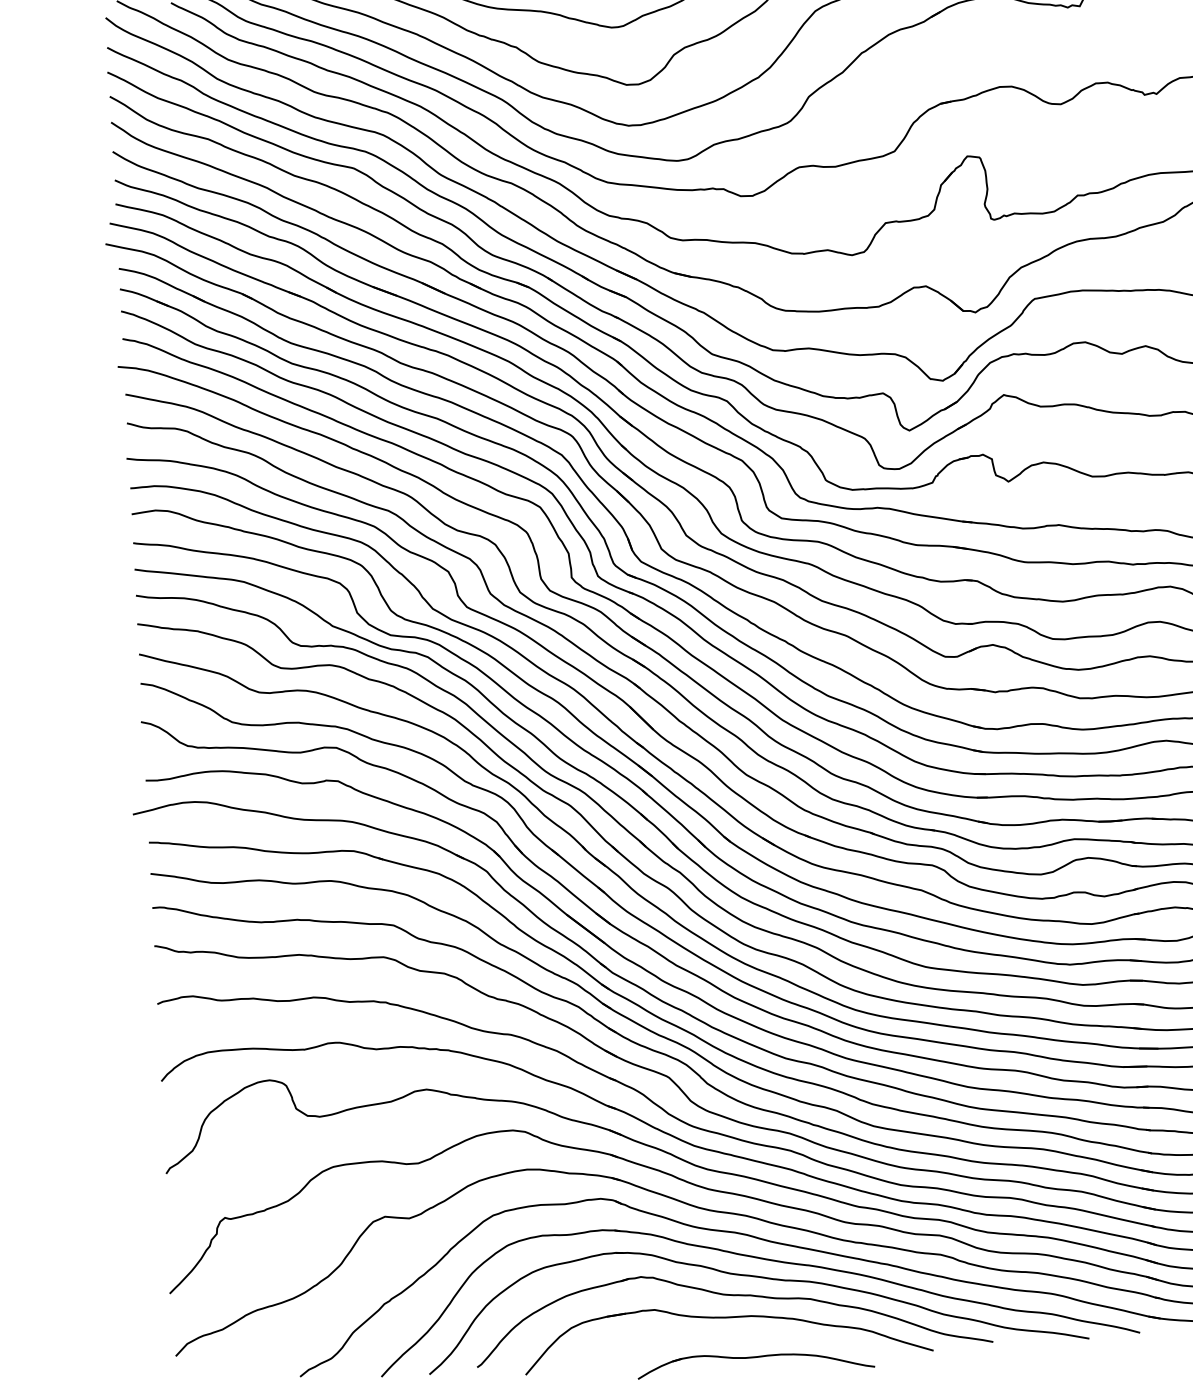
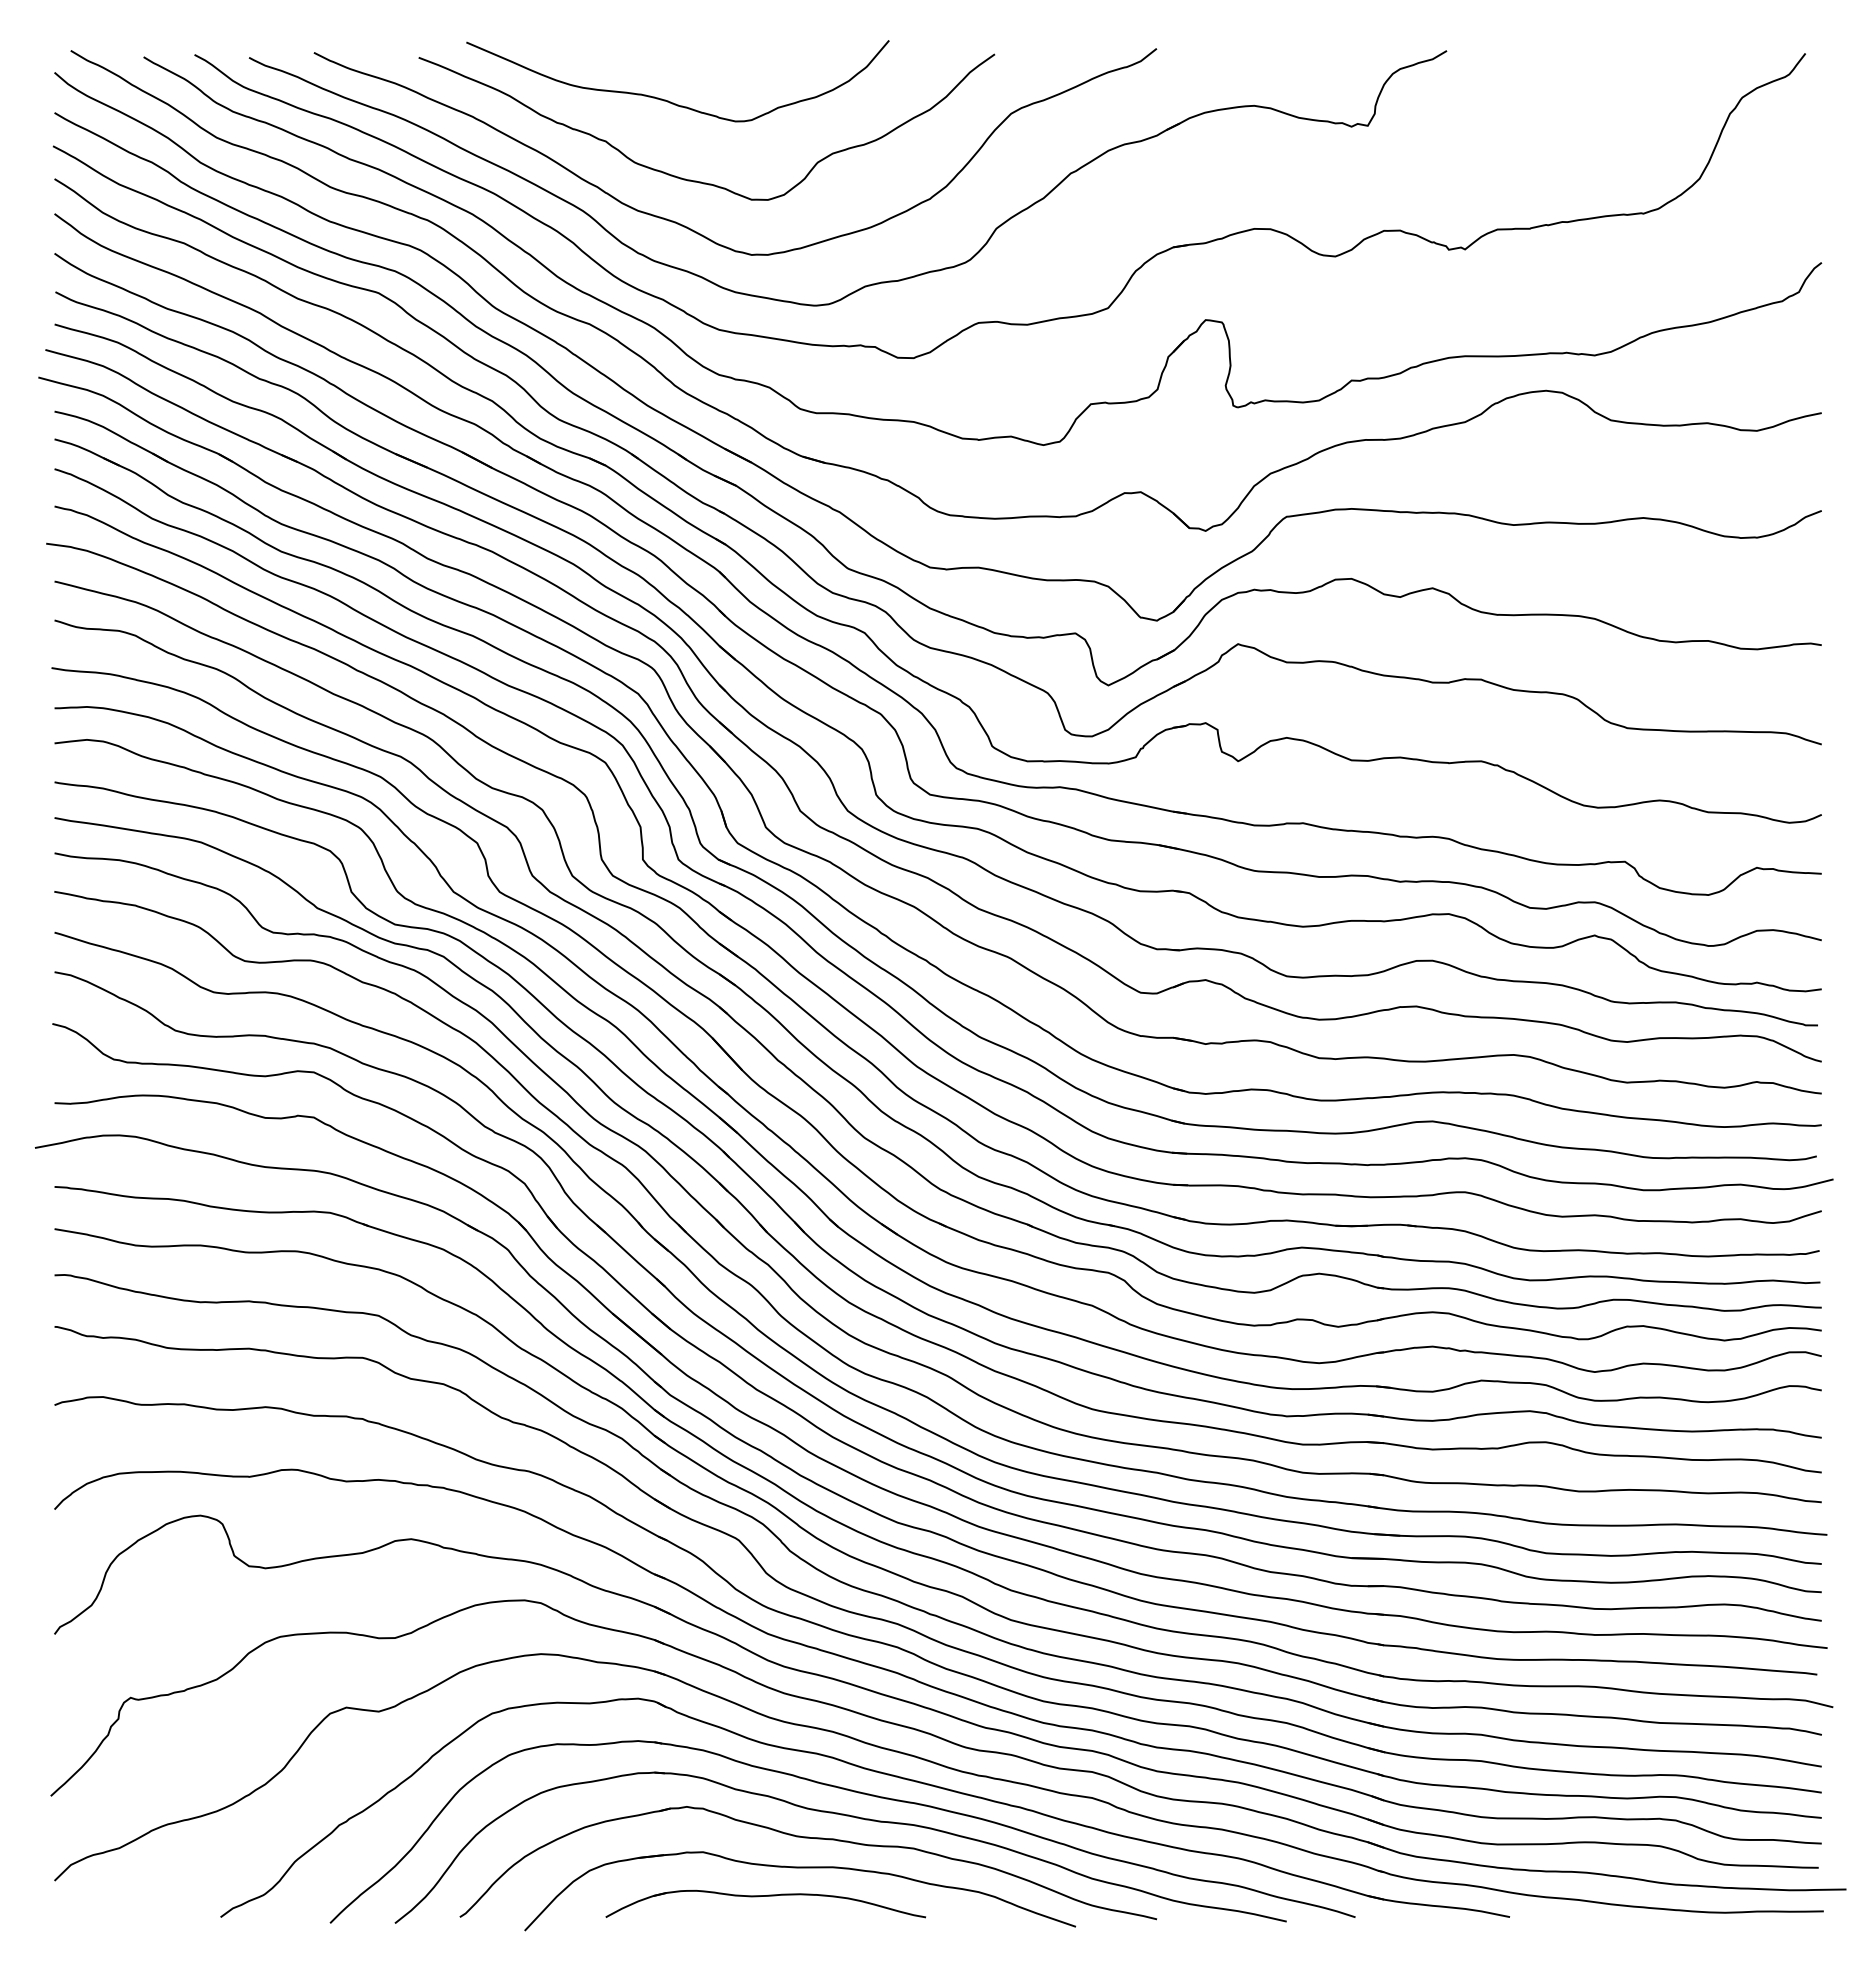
part: (755, 1357) -> (765, 1896), moved

